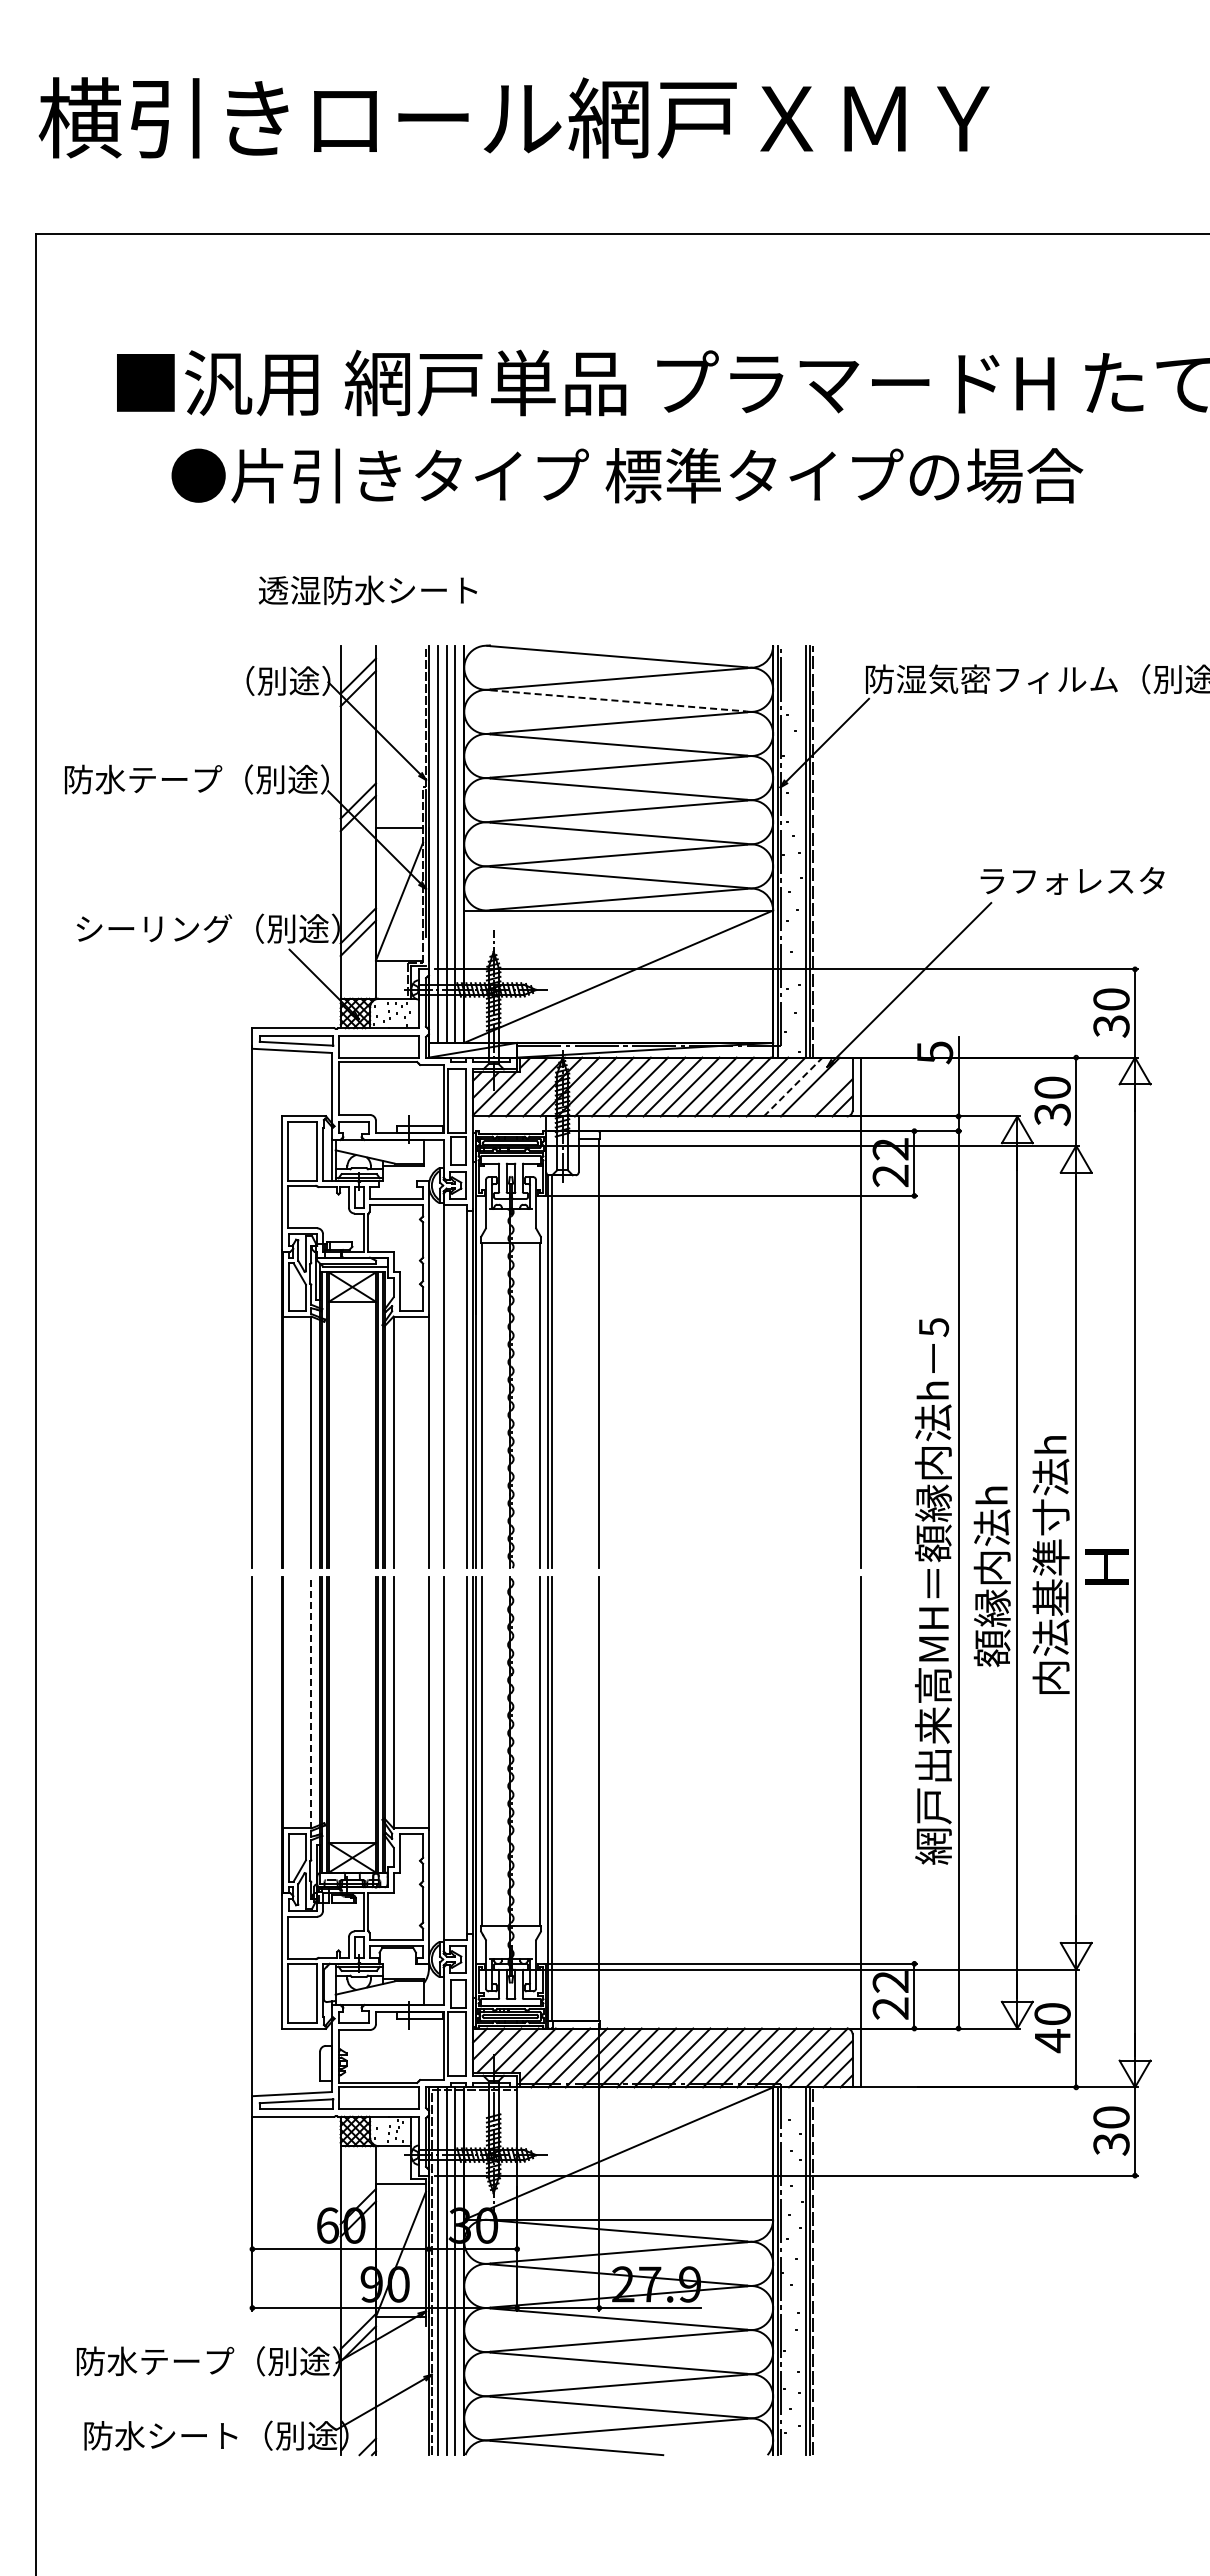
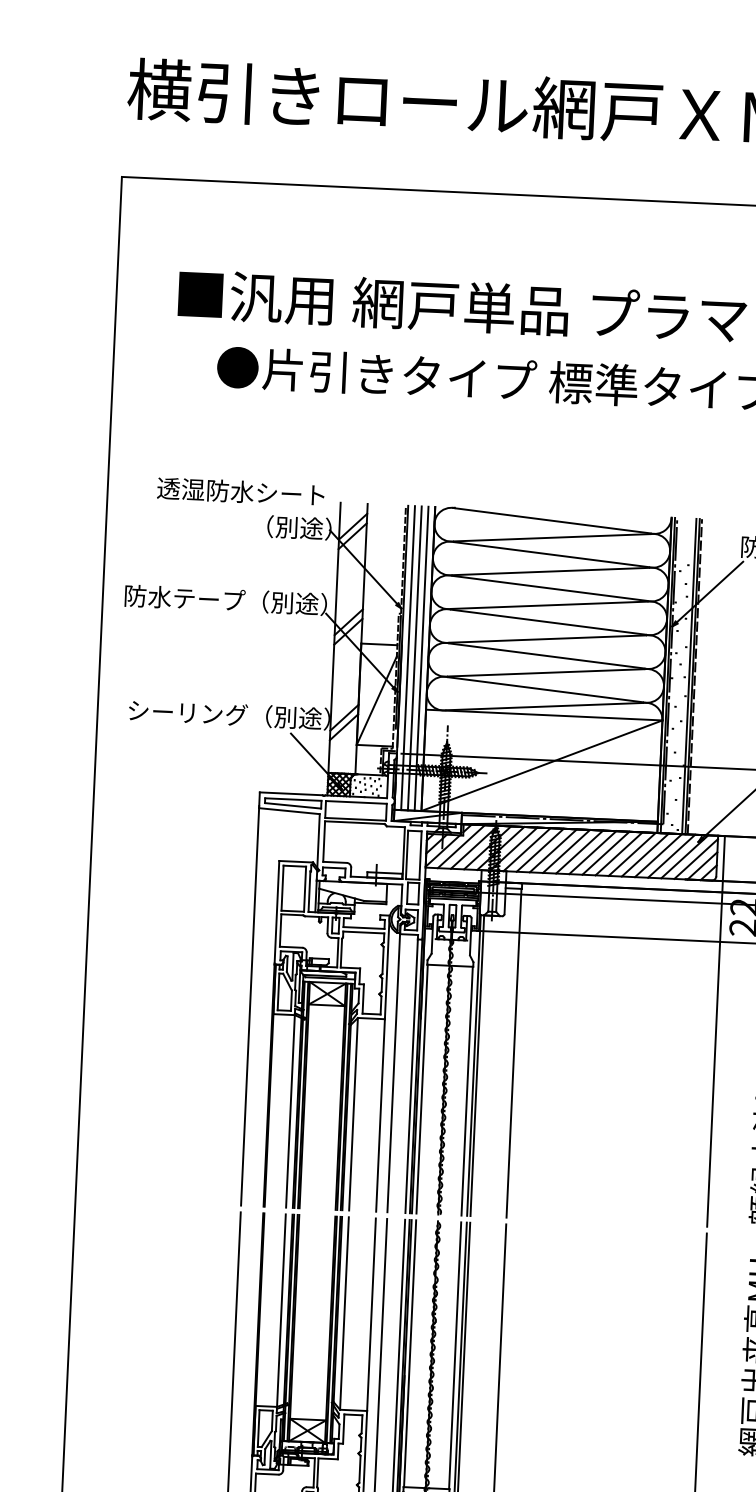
text: (367, 590) -> (240, 491), moved
line: (619, 700) -> (552, 554), dashed -> solid
line: (793, 1087) -> (671, 856), dashed -> solid
line: (825, 1089) -> (696, 859), added
line: (311, 1702) -> (281, 1310), dashed -> solid

